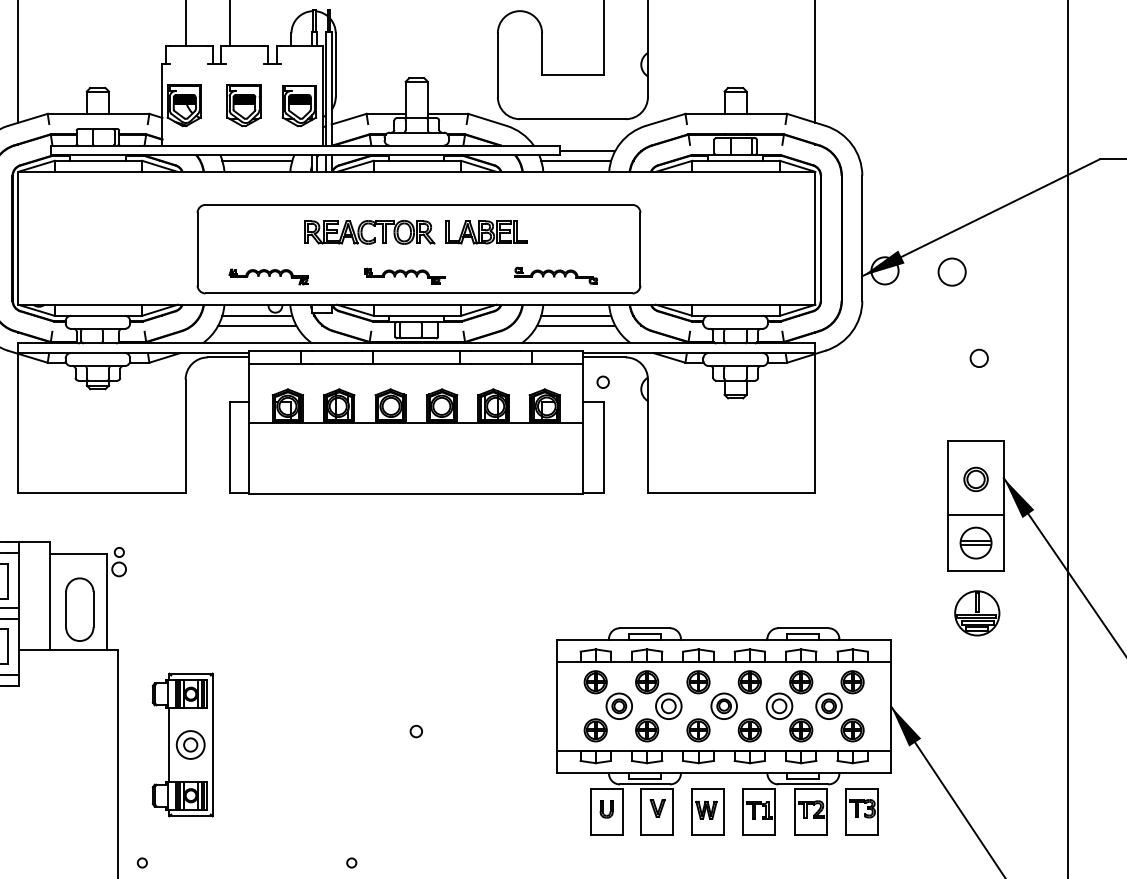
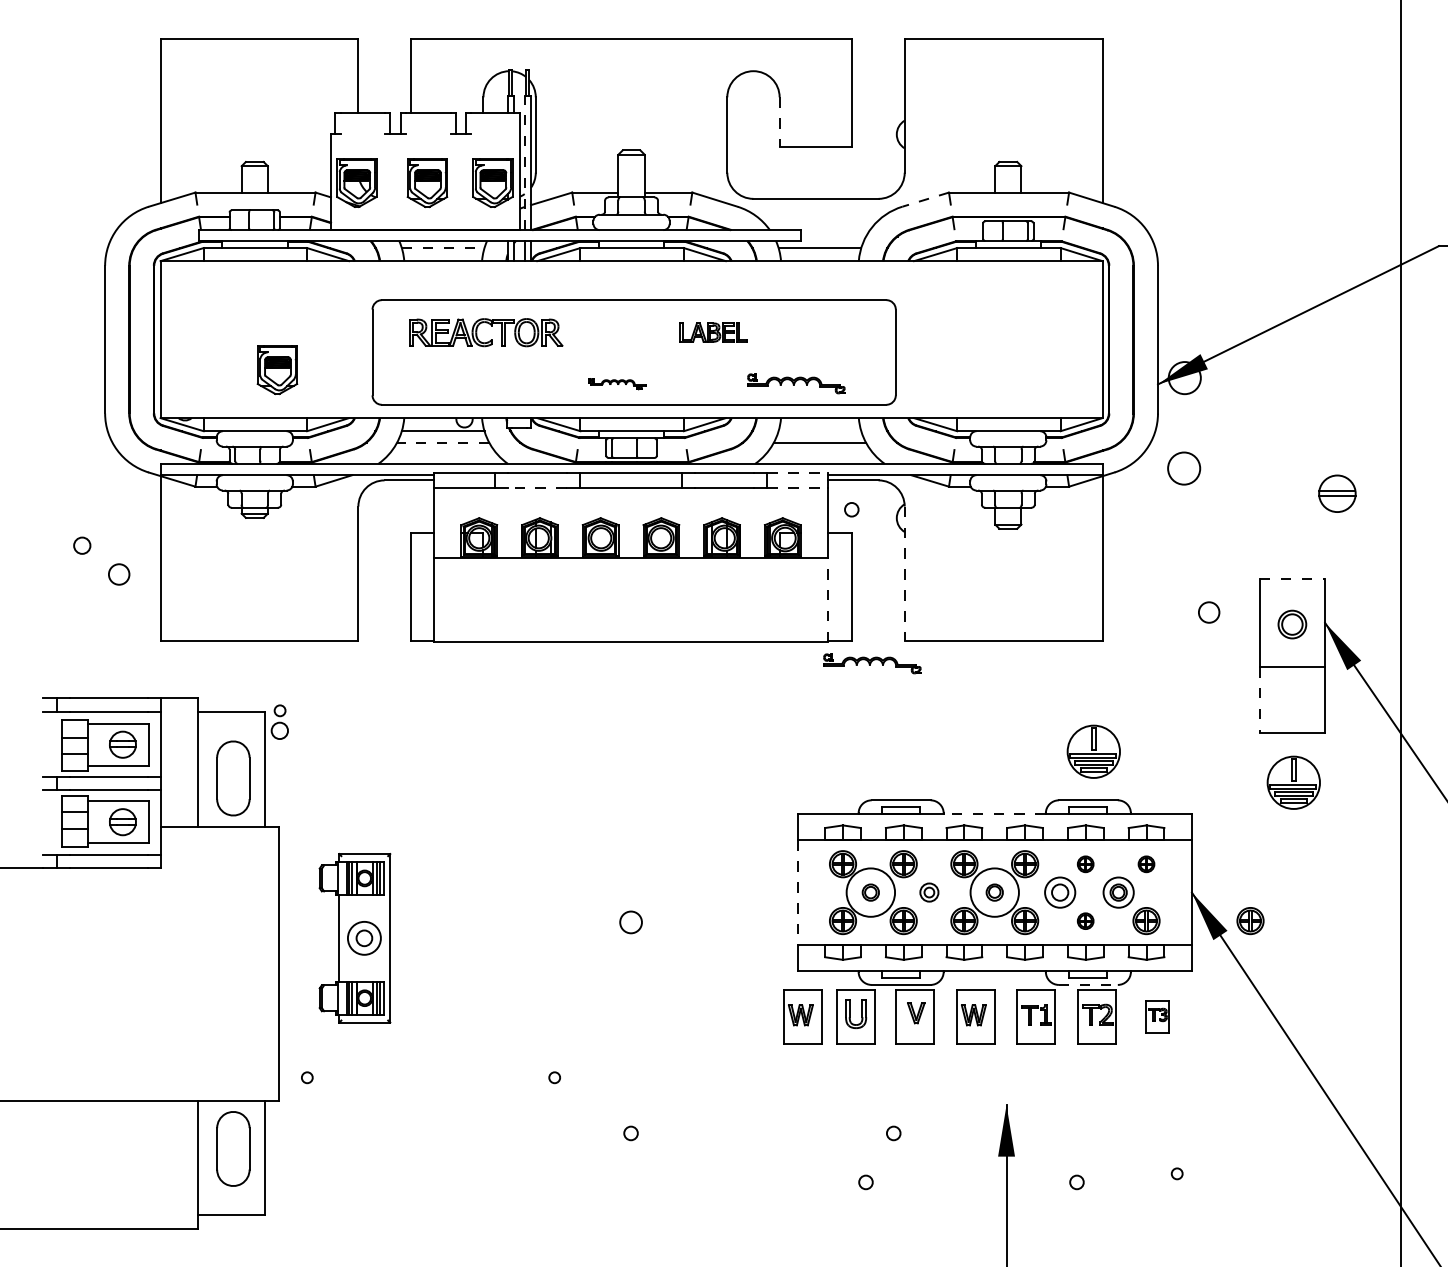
line: (542, 53) -> (779, 121), solid -> dashed
line: (326, 88) -> (524, 162), solid -> dashed
line: (665, 119) -> (925, 199), solid -> dashed
line: (587, 151) -> (833, 236), removed
line: (257, 161) -> (443, 248), solid -> dashed
part: (374, 227) -> (491, 326), moved
part: (486, 232) -> (713, 332), size x0.7
part: (117, 263) -> (277, 369), added
circle: (952, 272) -> (1184, 468), moved
part: (404, 275) -> (617, 383), size x0.6
part: (268, 276) -> (456, 384), removed
line: (575, 316) -> (819, 431), removed
line: (256, 325) -> (442, 442), solid -> dashed
line: (557, 351) -> (797, 473), solid -> dashed
circle: (979, 358) -> (1209, 612), moved
line: (336, 364) -> (536, 488), solid -> dashed
line: (557, 364) -> (797, 488), solid -> dashed
line: (647, 436) -> (904, 573), solid -> dashed
line: (976, 440) -> (1292, 578), solid -> dashed
line: (583, 458) -> (828, 599), solid -> dashed
part: (620, 512) -> (872, 663), added
line: (948, 542) -> (1259, 699), solid -> dashed
part: (976, 542) -> (1337, 493), moved
part: (807, 586) -> (1093, 751), added
line: (723, 640) -> (994, 814), solid -> dashed
part: (800, 682) -> (1085, 864), size x0.6
part: (852, 682) -> (1146, 864), size x0.6
circle: (619, 706) -> (870, 892), size x1.6
part: (668, 706) -> (929, 892), size x0.6
circle: (723, 706) -> (994, 892), size x1.6
line: (557, 707) -> (797, 893), solid -> dashed
part: (800, 730) -> (1085, 921), size x0.6
part: (940, 730) -> (1250, 921), added
circle: (415, 731) -> (630, 922), size x1.6
line: (803, 784) -> (1088, 984), solid -> dashed
part: (606, 809) -> (855, 1014), size x1.4
part: (561, 811) -> (802, 1016), added
part: (861, 811) -> (1157, 1016), size x0.6

